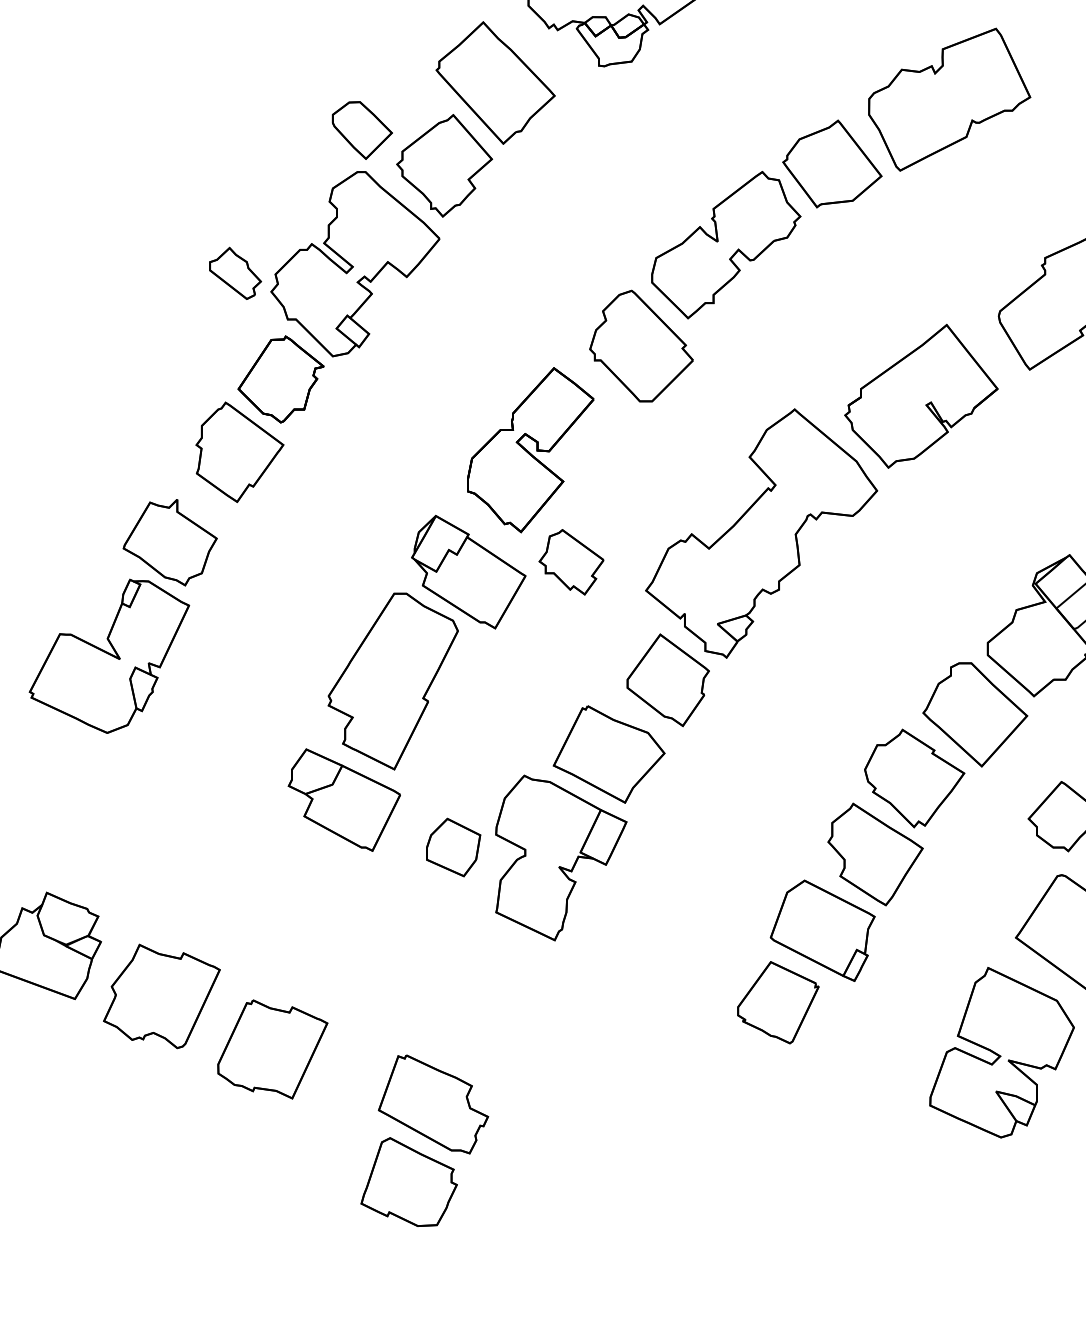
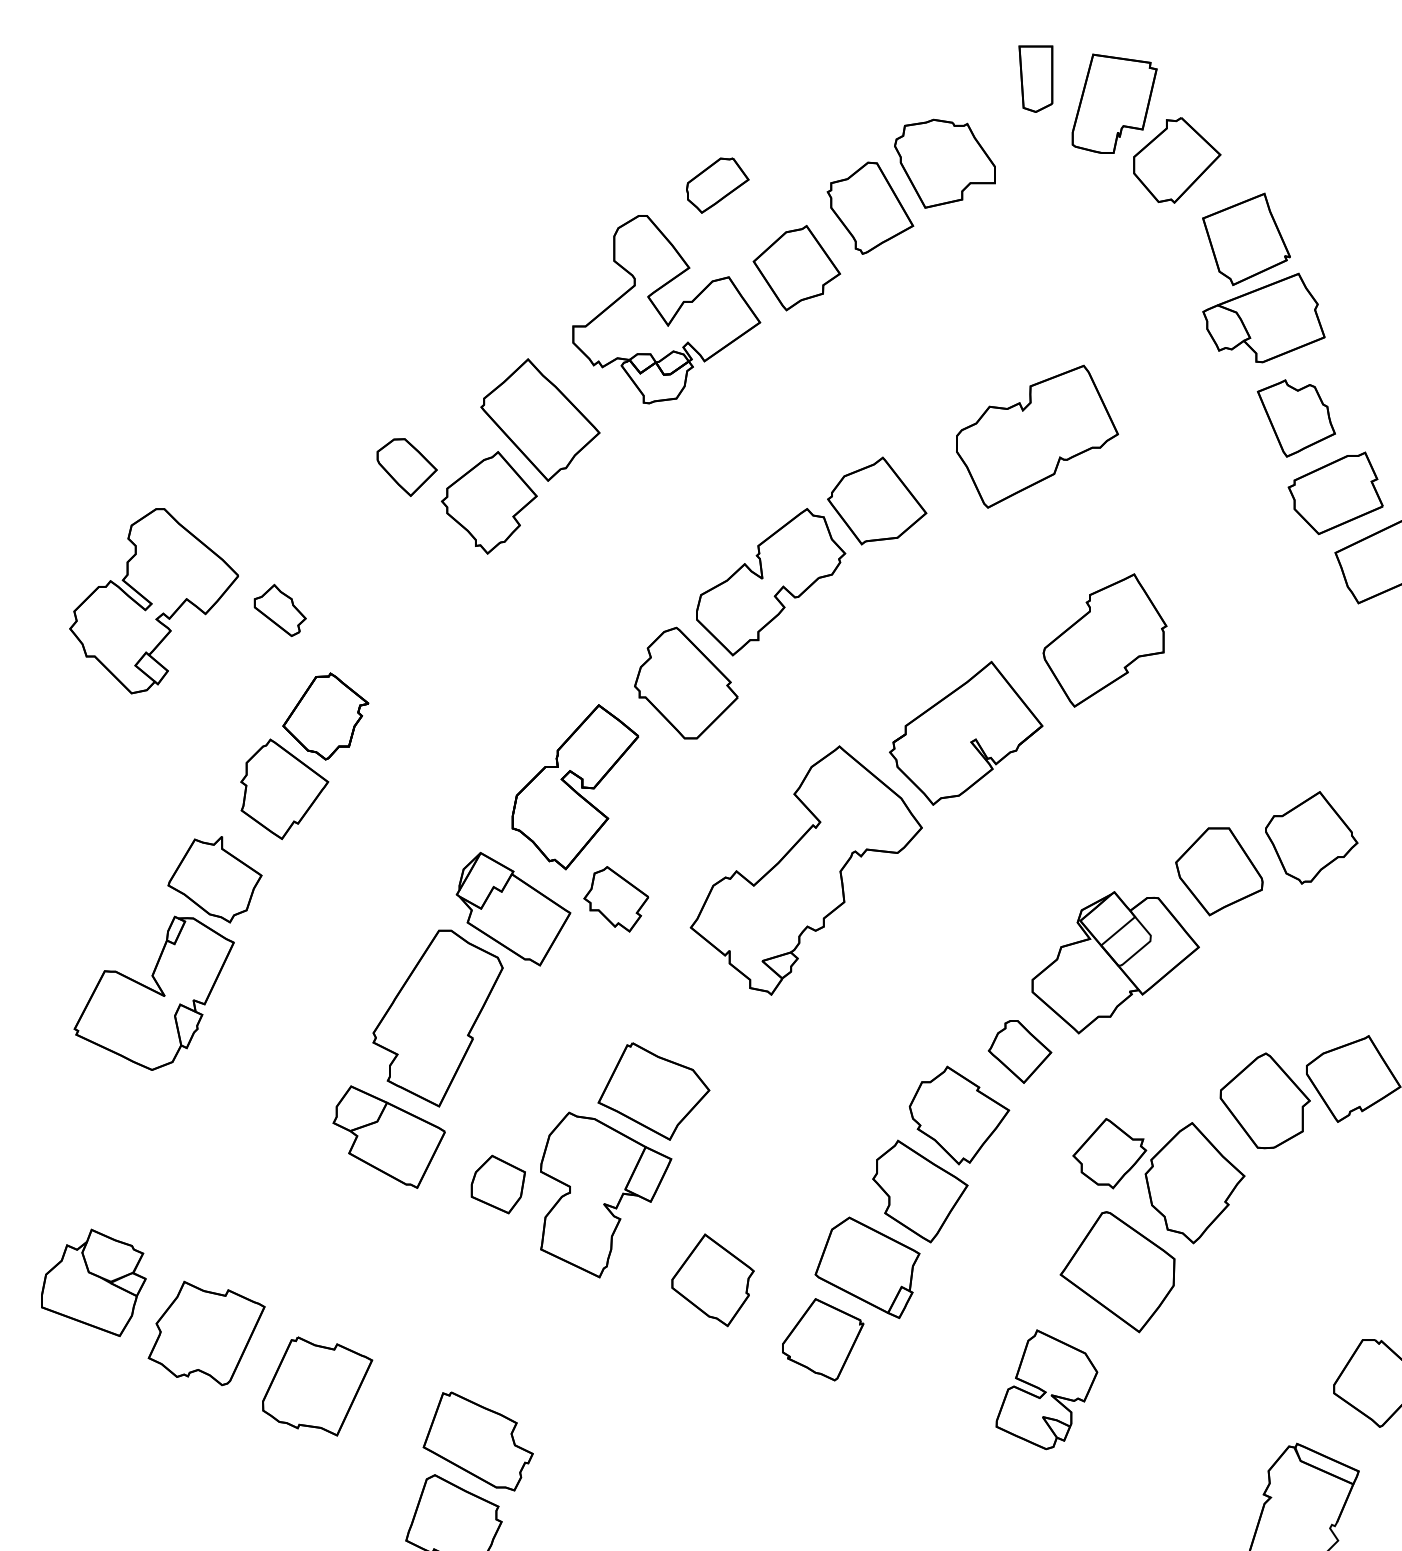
part: (949, 99) -> (1037, 436), moved
part: (354, 264) -> (153, 601), moved
part: (667, 680) -> (712, 1280), moved
part: (974, 714) -> (1019, 1051), size x0.6
part: (1001, 1052) -> (1046, 1389), size x0.7

